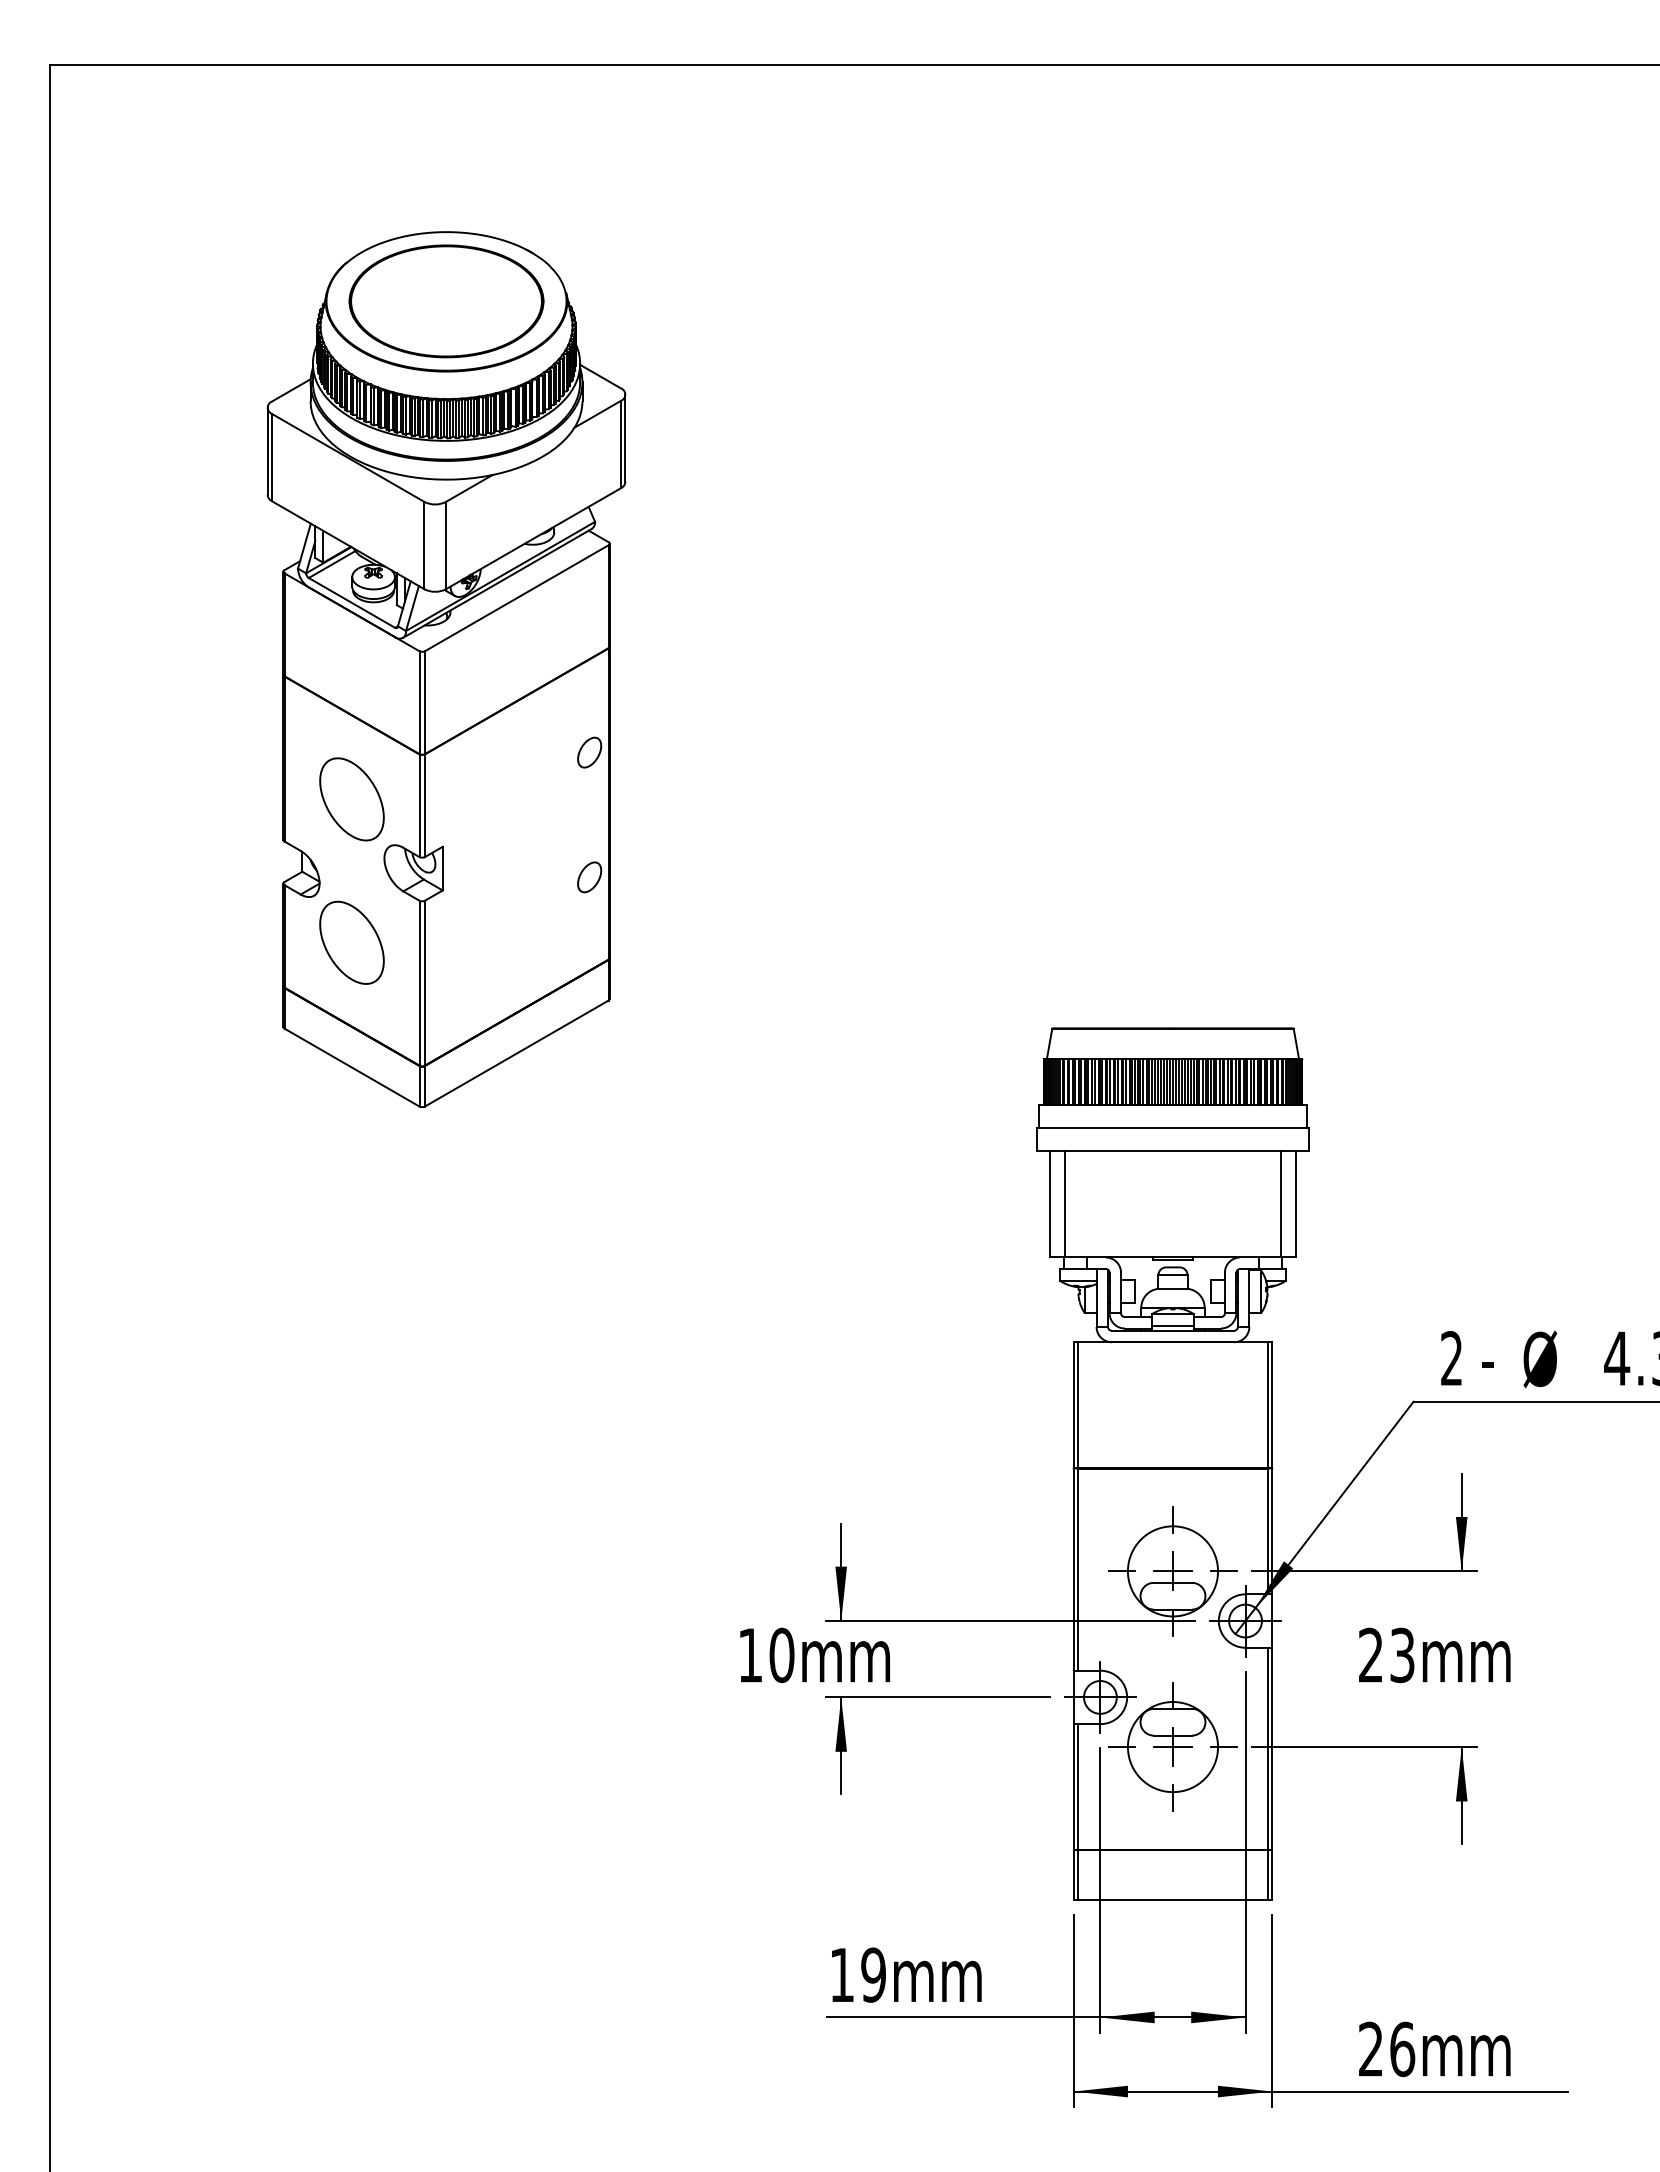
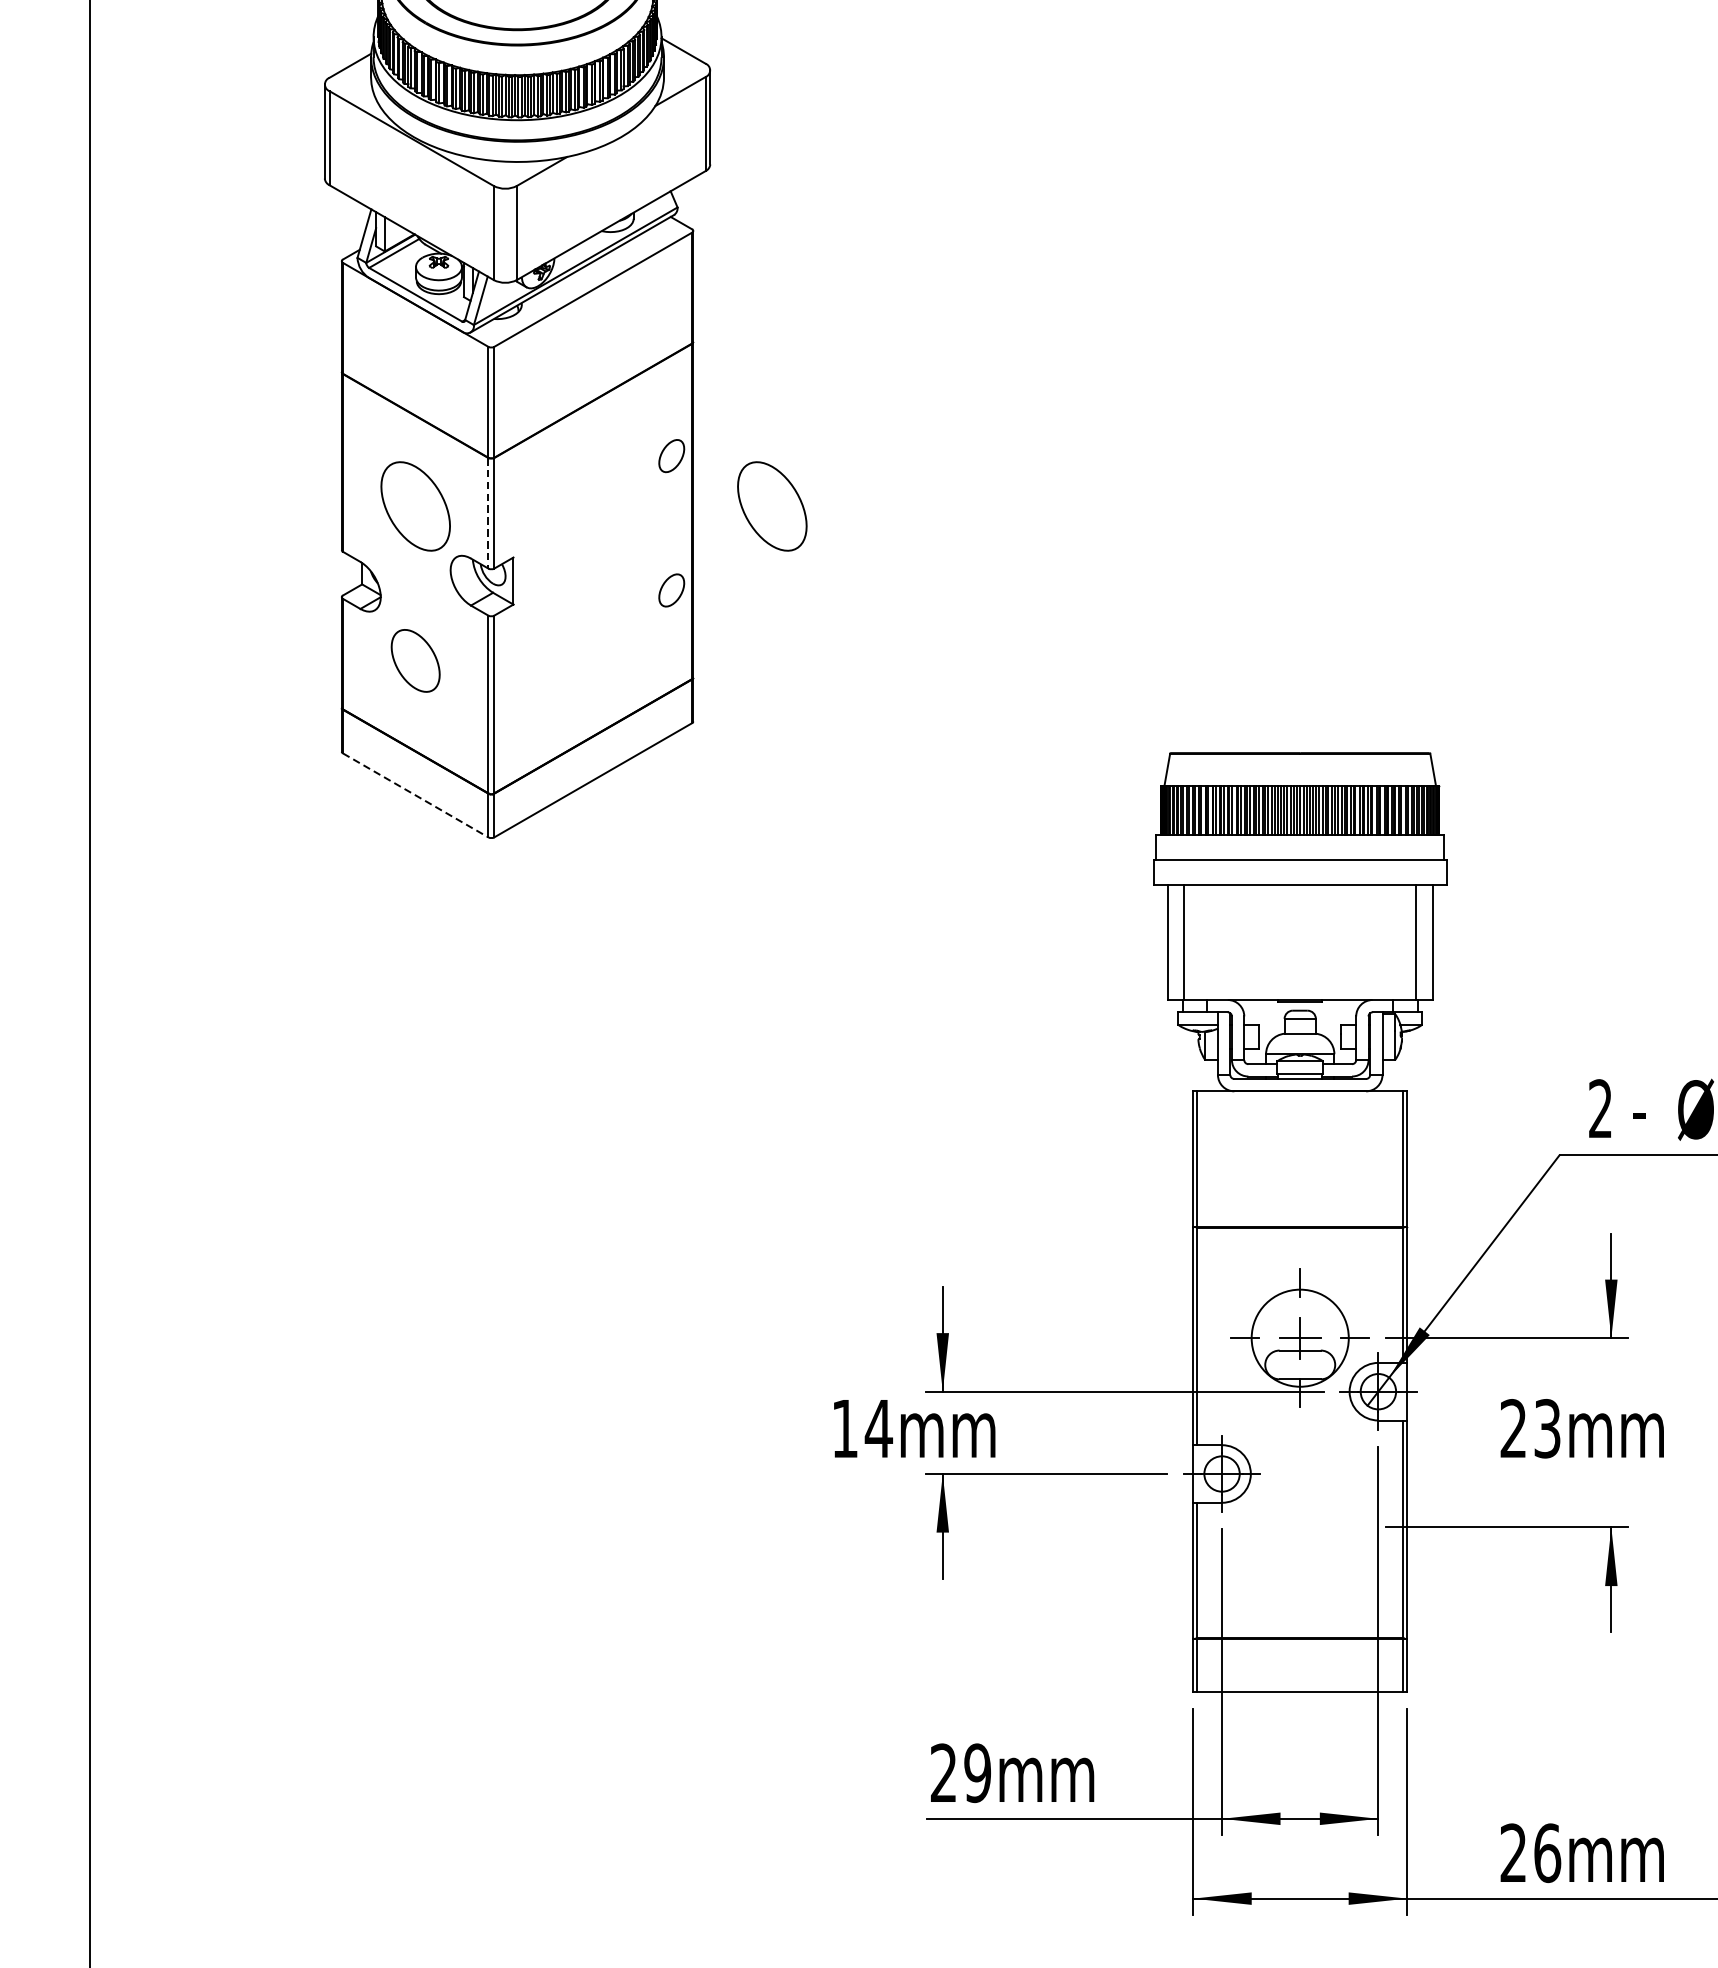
part: (682, 799) -> (771, 506), added
line: (419, 806) -> (488, 514), solid -> dashed
part: (351, 942) -> (415, 660), size x0.7
line: (352, 1067) -> (416, 795), solid -> dashed
text: (781, 1655) -> (878, 1428), 10mm -> 14mm
part: (1172, 1746) -> (1299, 1526), removed
text: (841, 1974) -> (943, 1772), 19mm -> 29mm

